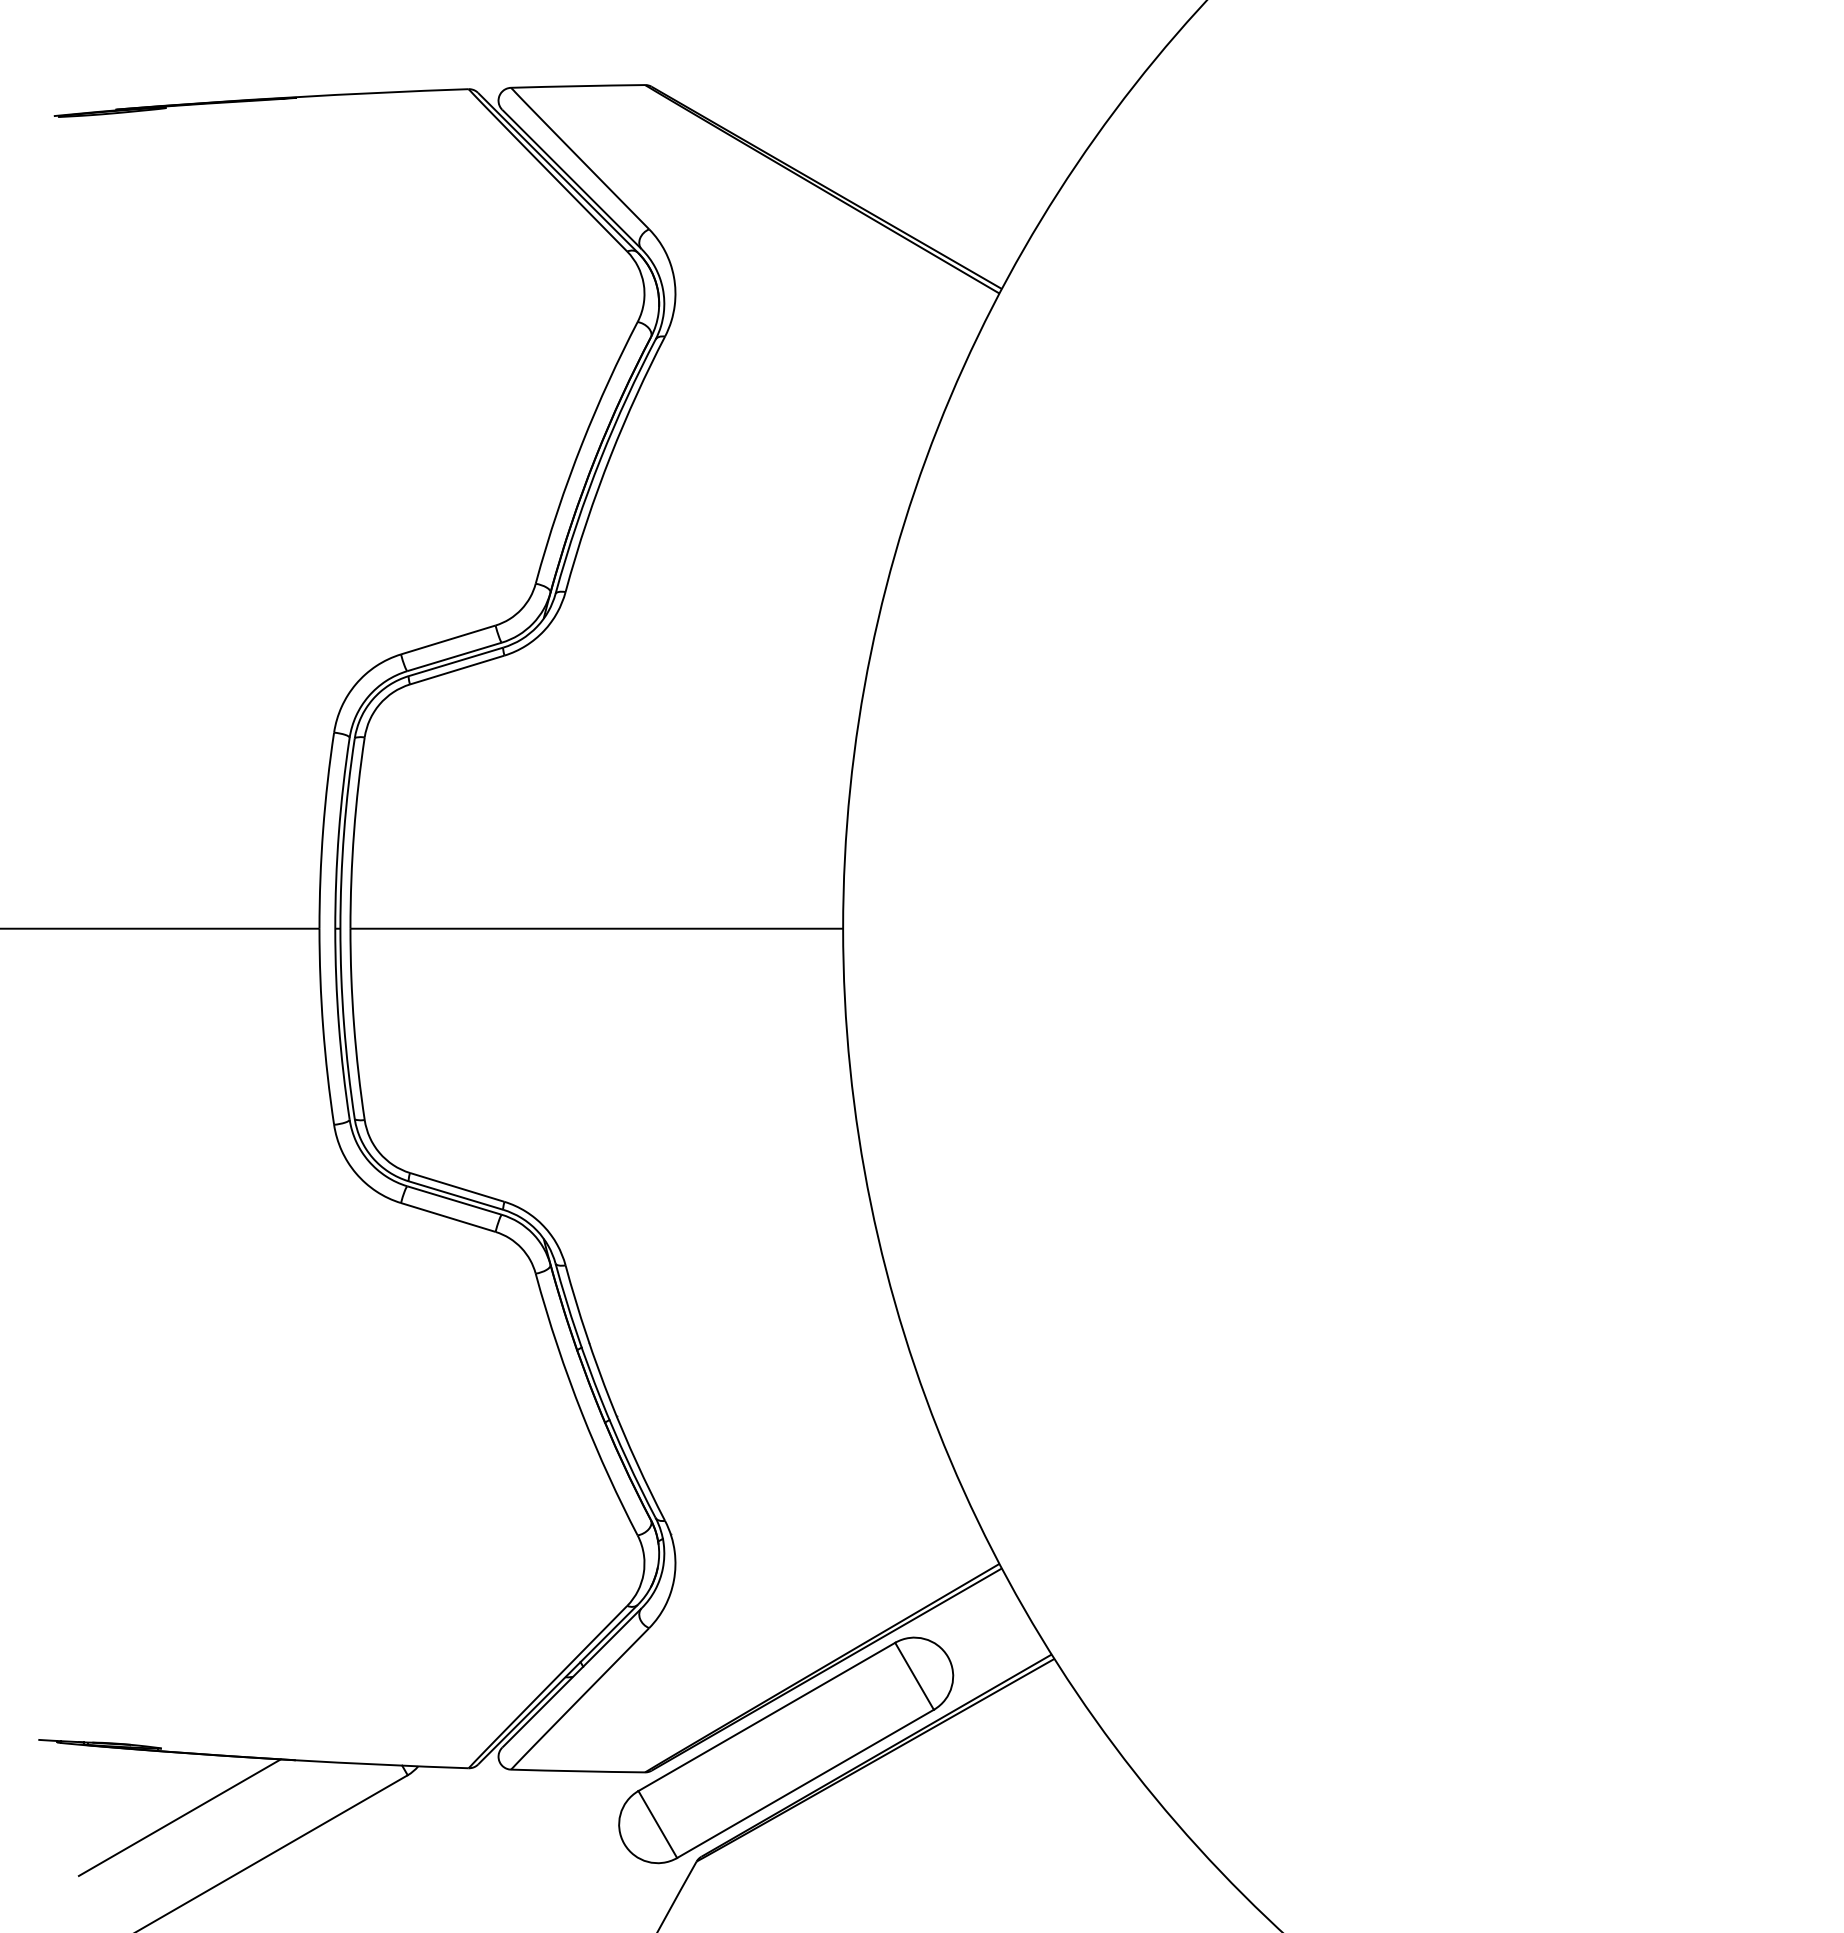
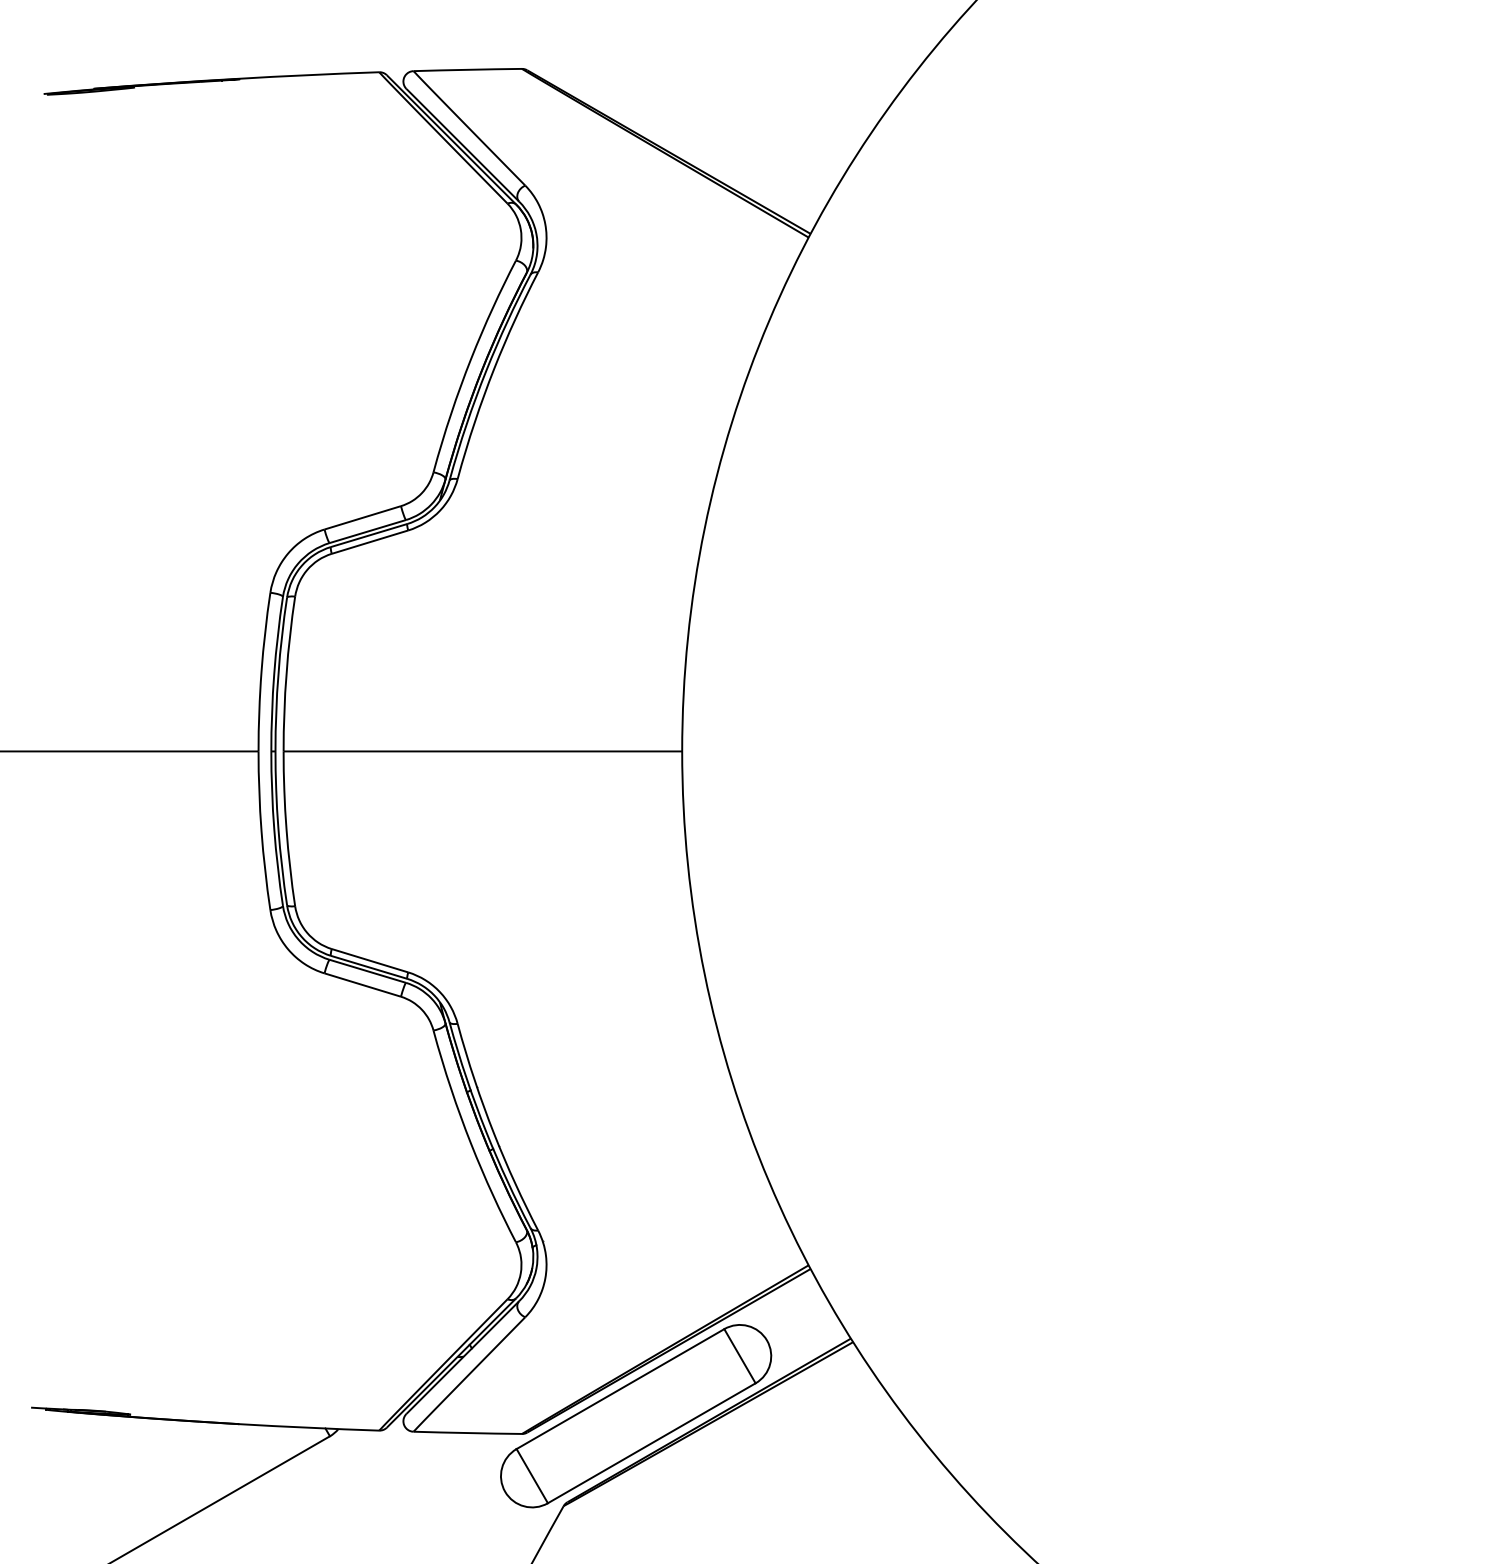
line: (179, 1817) -> (145, 1470), removed

